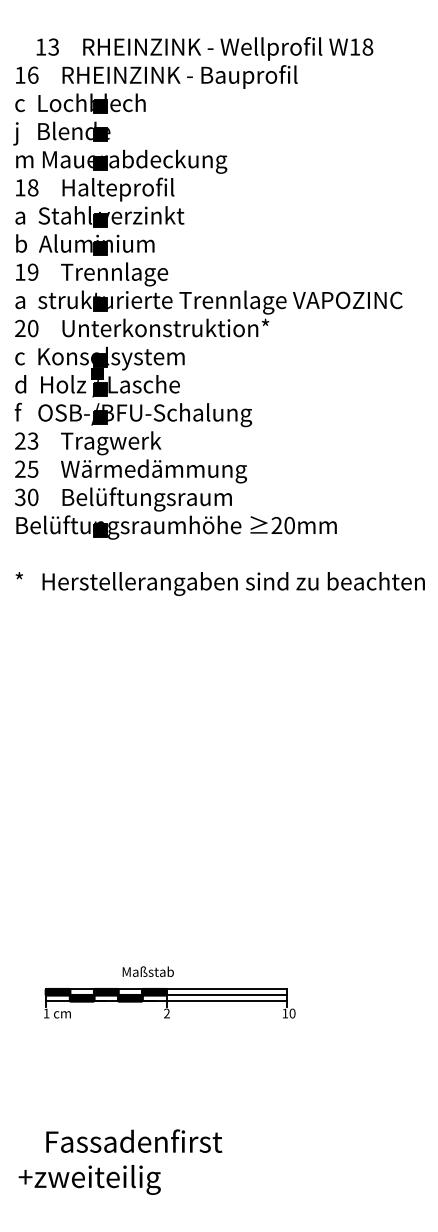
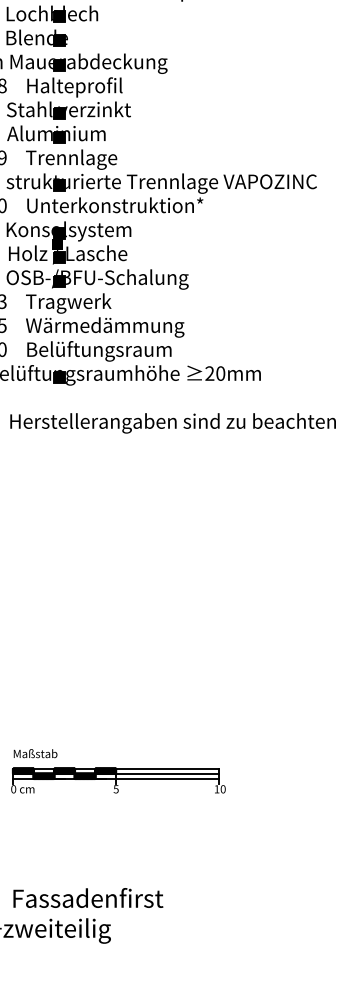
text: (147, 971) -> (34, 753), moved
text: (46, 1013) -> (13, 789), 1 -> 0
text: (166, 1013) -> (115, 789), 2 -> 5

